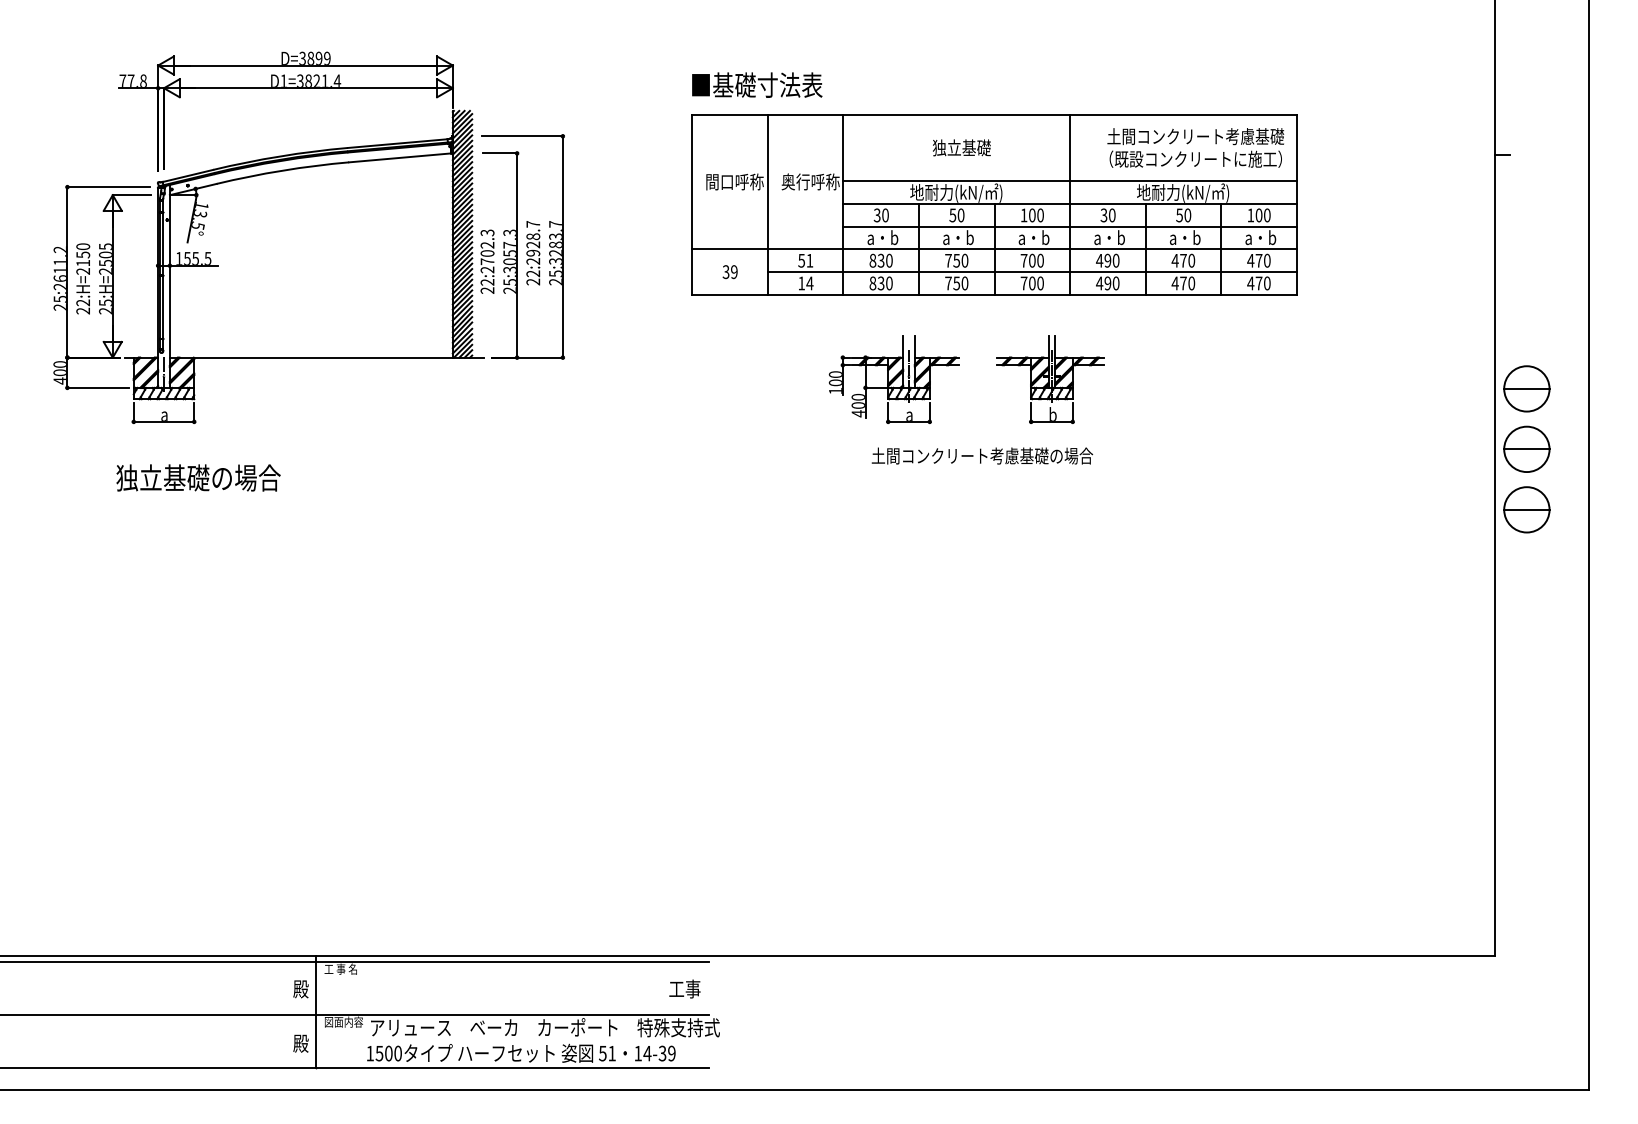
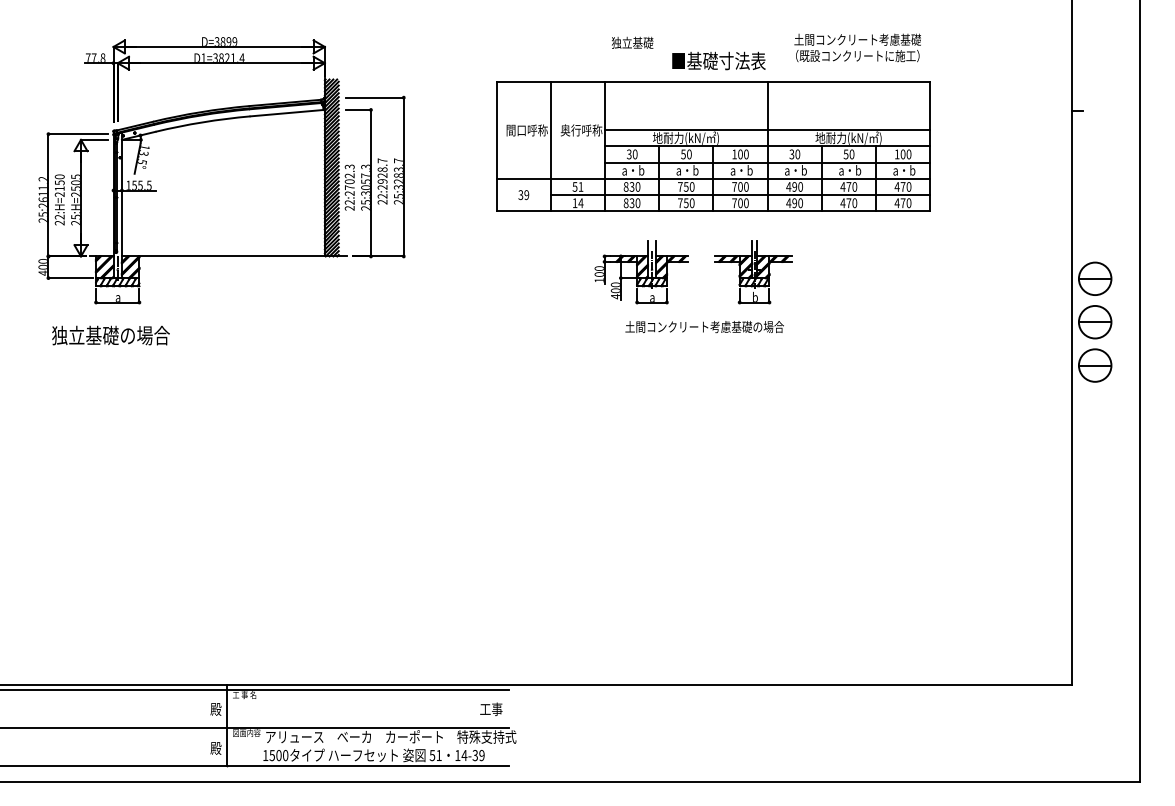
text: (757, 84) -> (719, 60), moved
text: (961, 147) -> (632, 42), moved
text: (1195, 147) -> (857, 47), moved
text: (198, 477) -> (110, 335), moved

